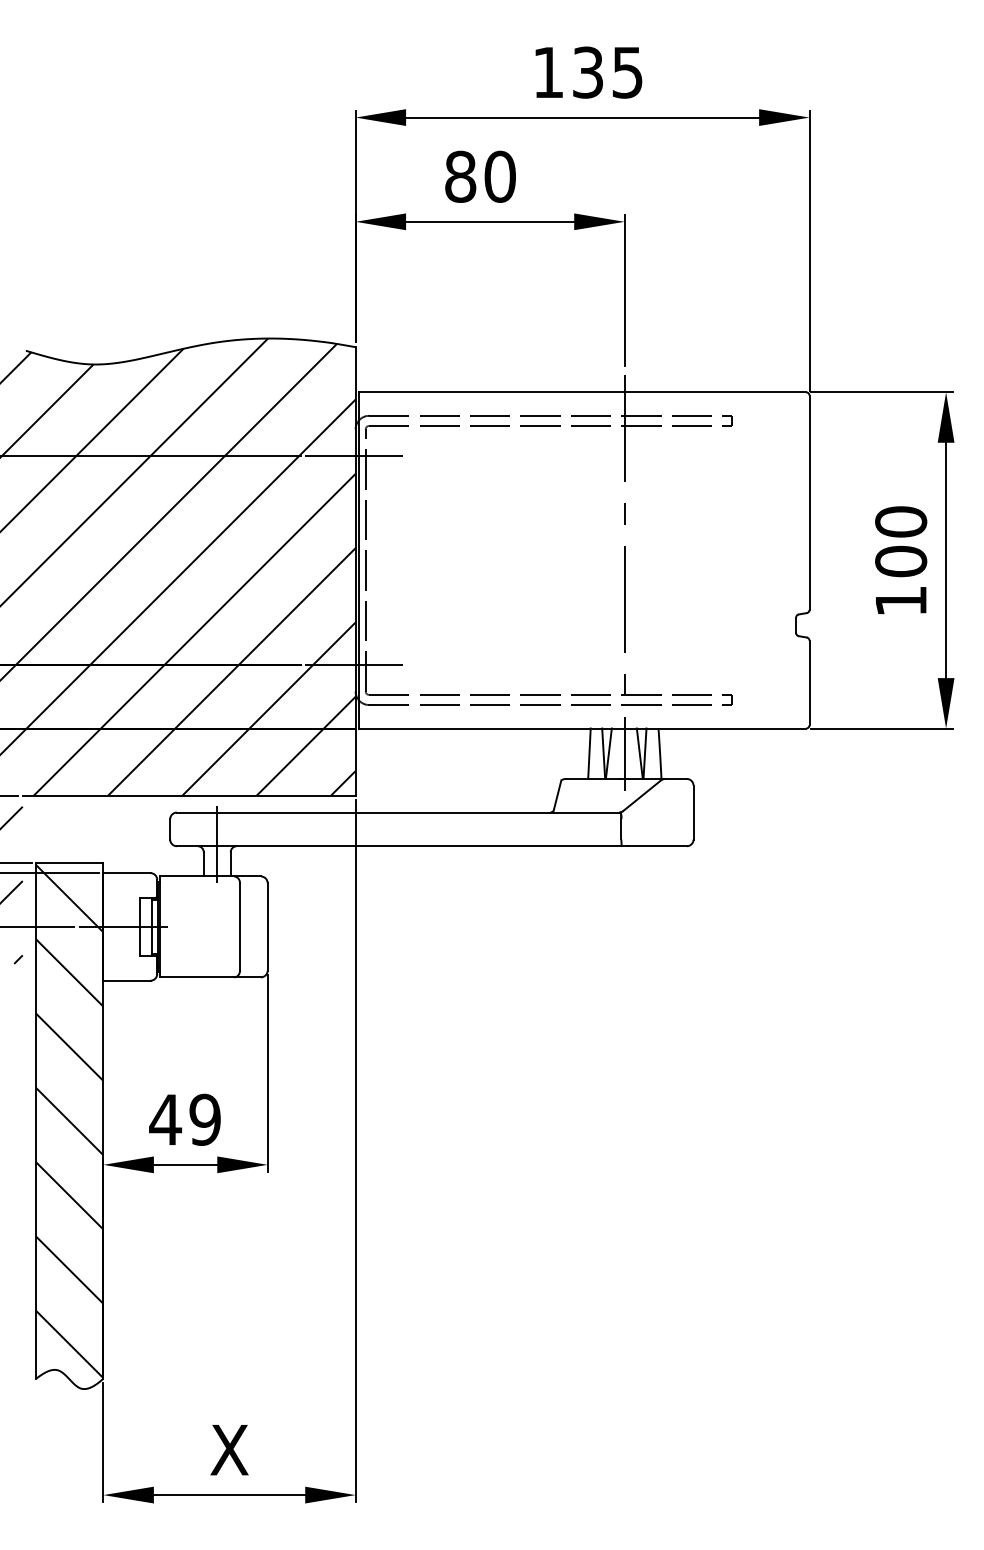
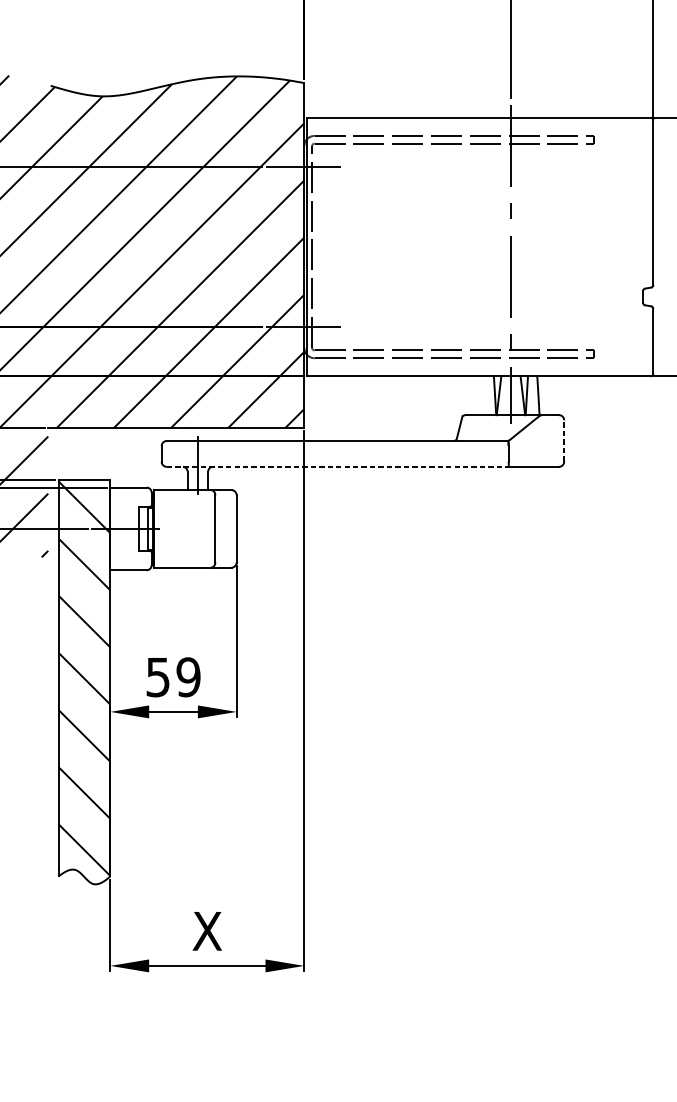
line: (589, 753) -> (484, 395), removed
line: (693, 812) -> (564, 440), solid -> dashed
line: (398, 846) -> (337, 467), solid -> dashed
text: (165, 1119) -> (158, 677), 49 -> 59

